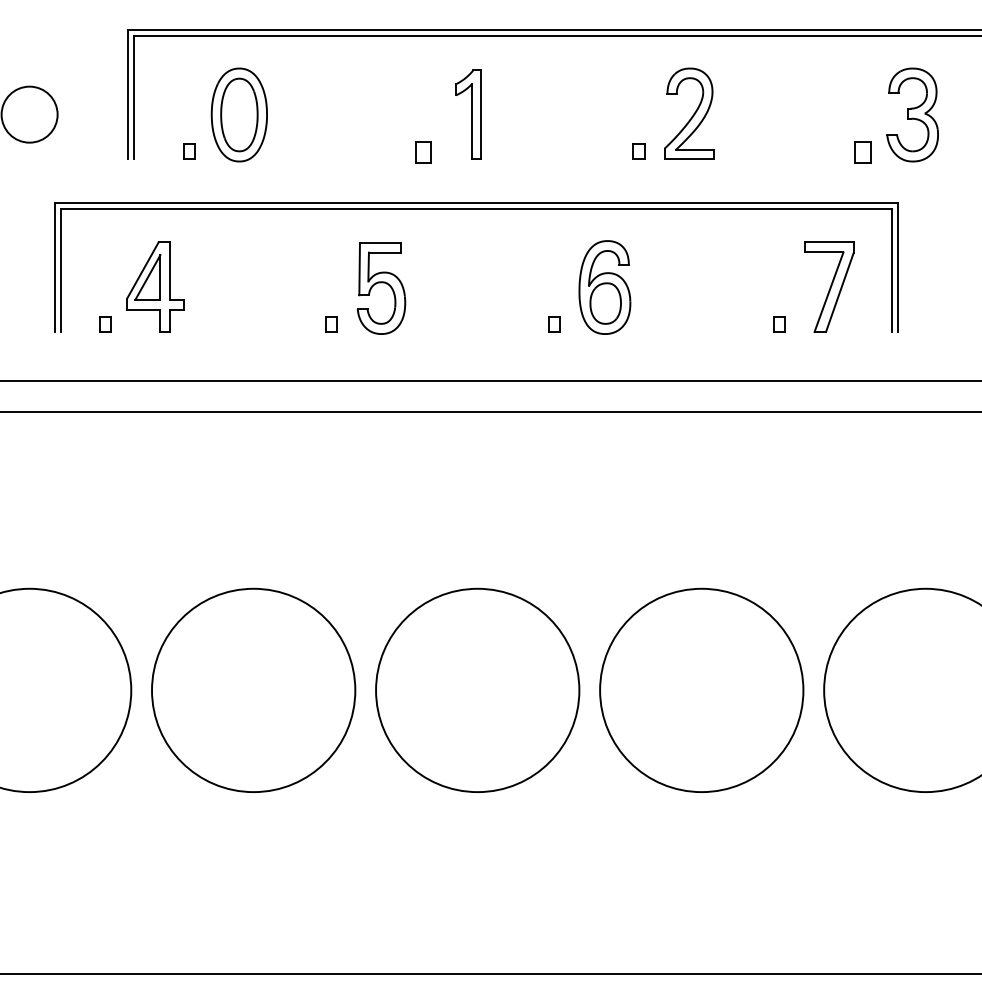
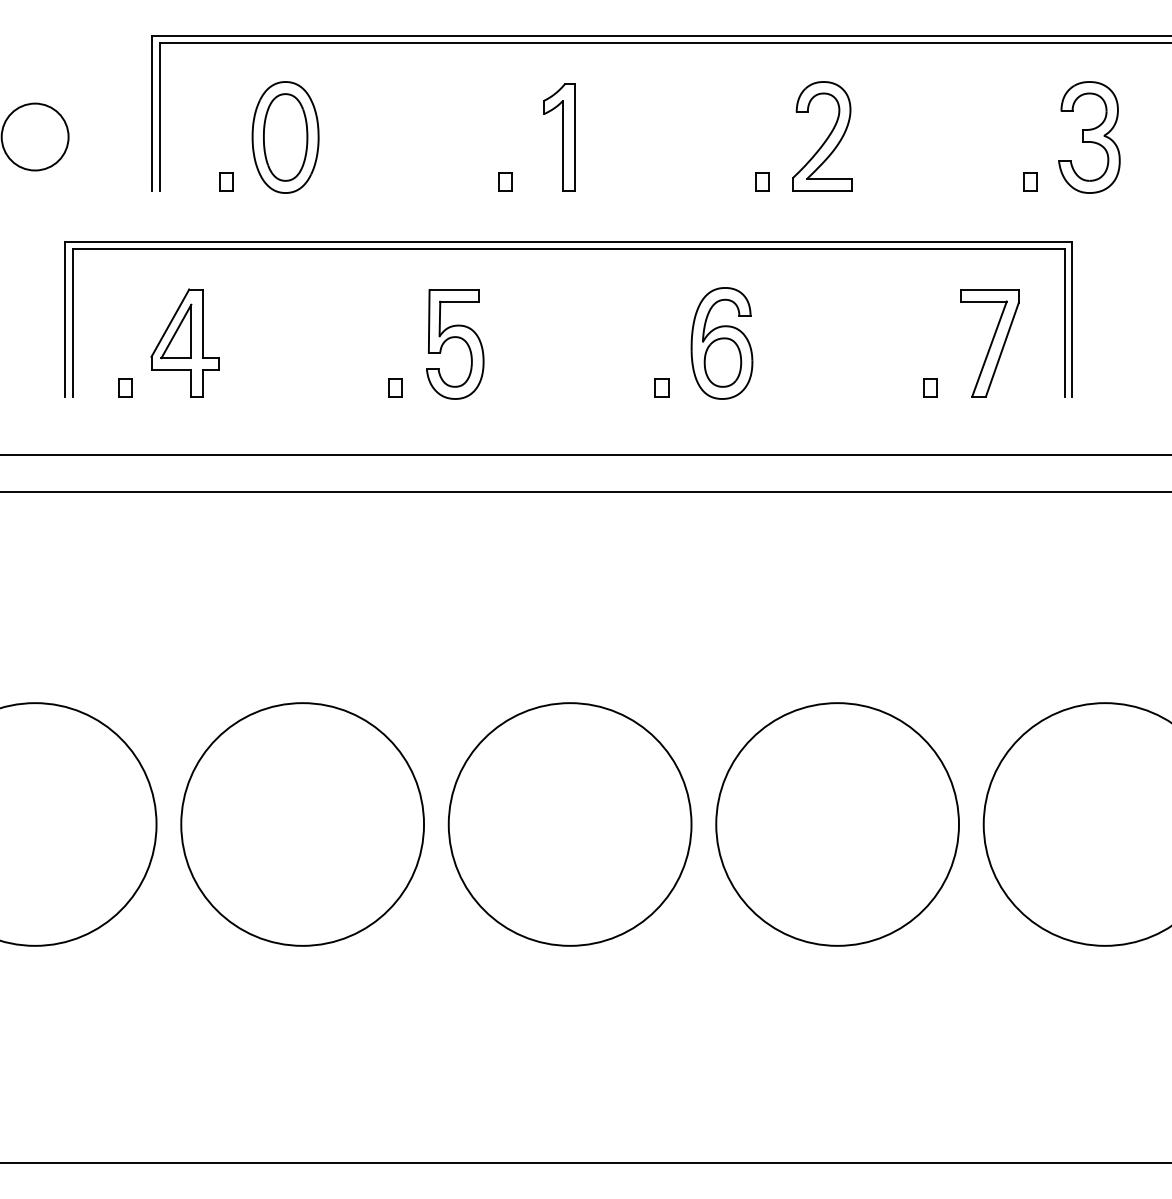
part: (423, 151) -> (505, 181), size x0.71
part: (863, 151) -> (1030, 181), size x0.71

